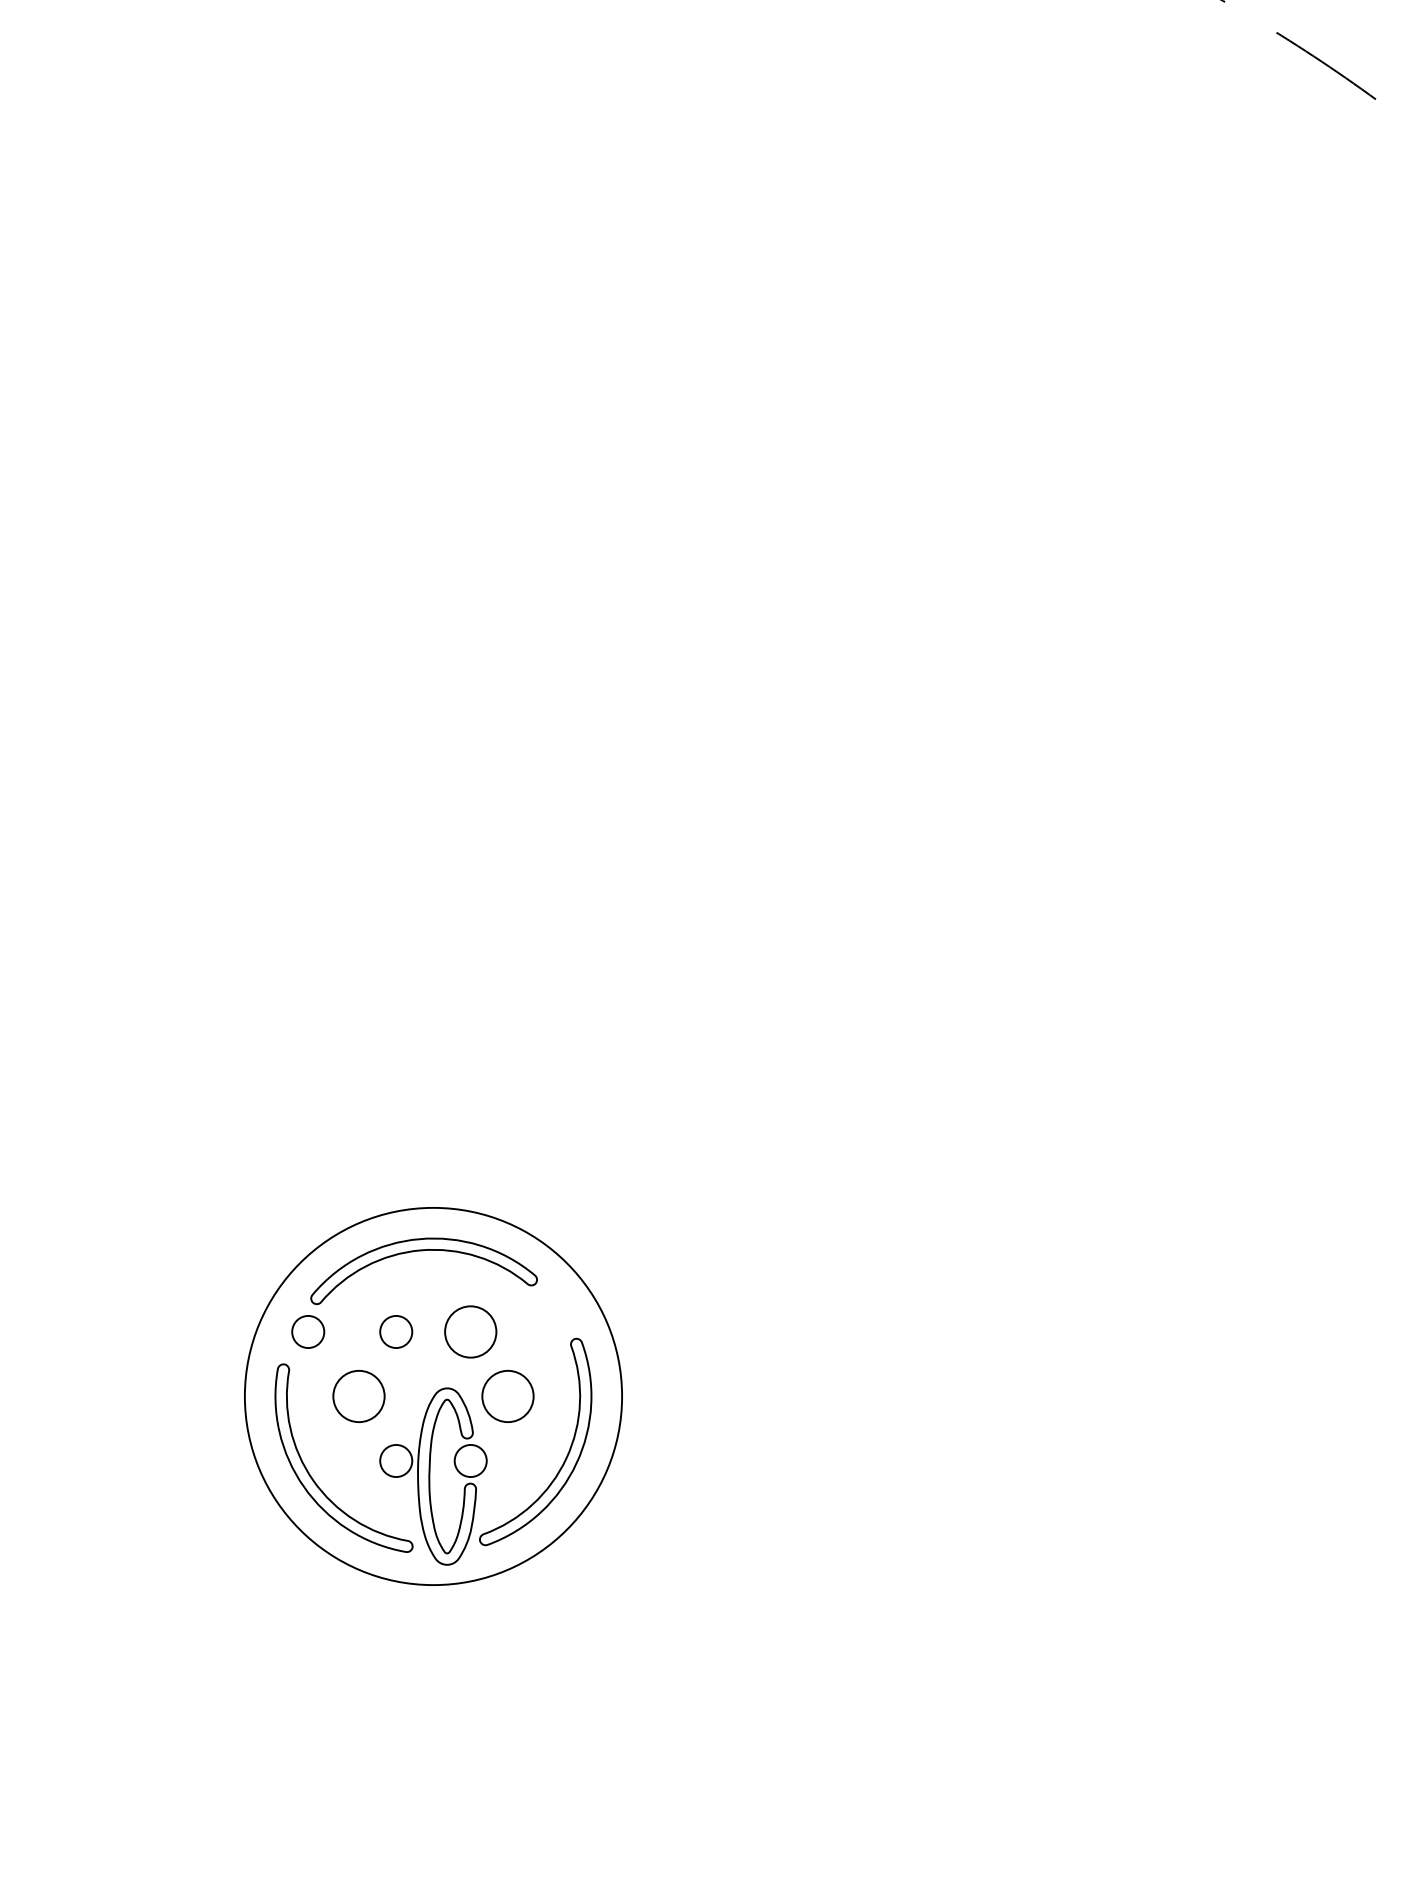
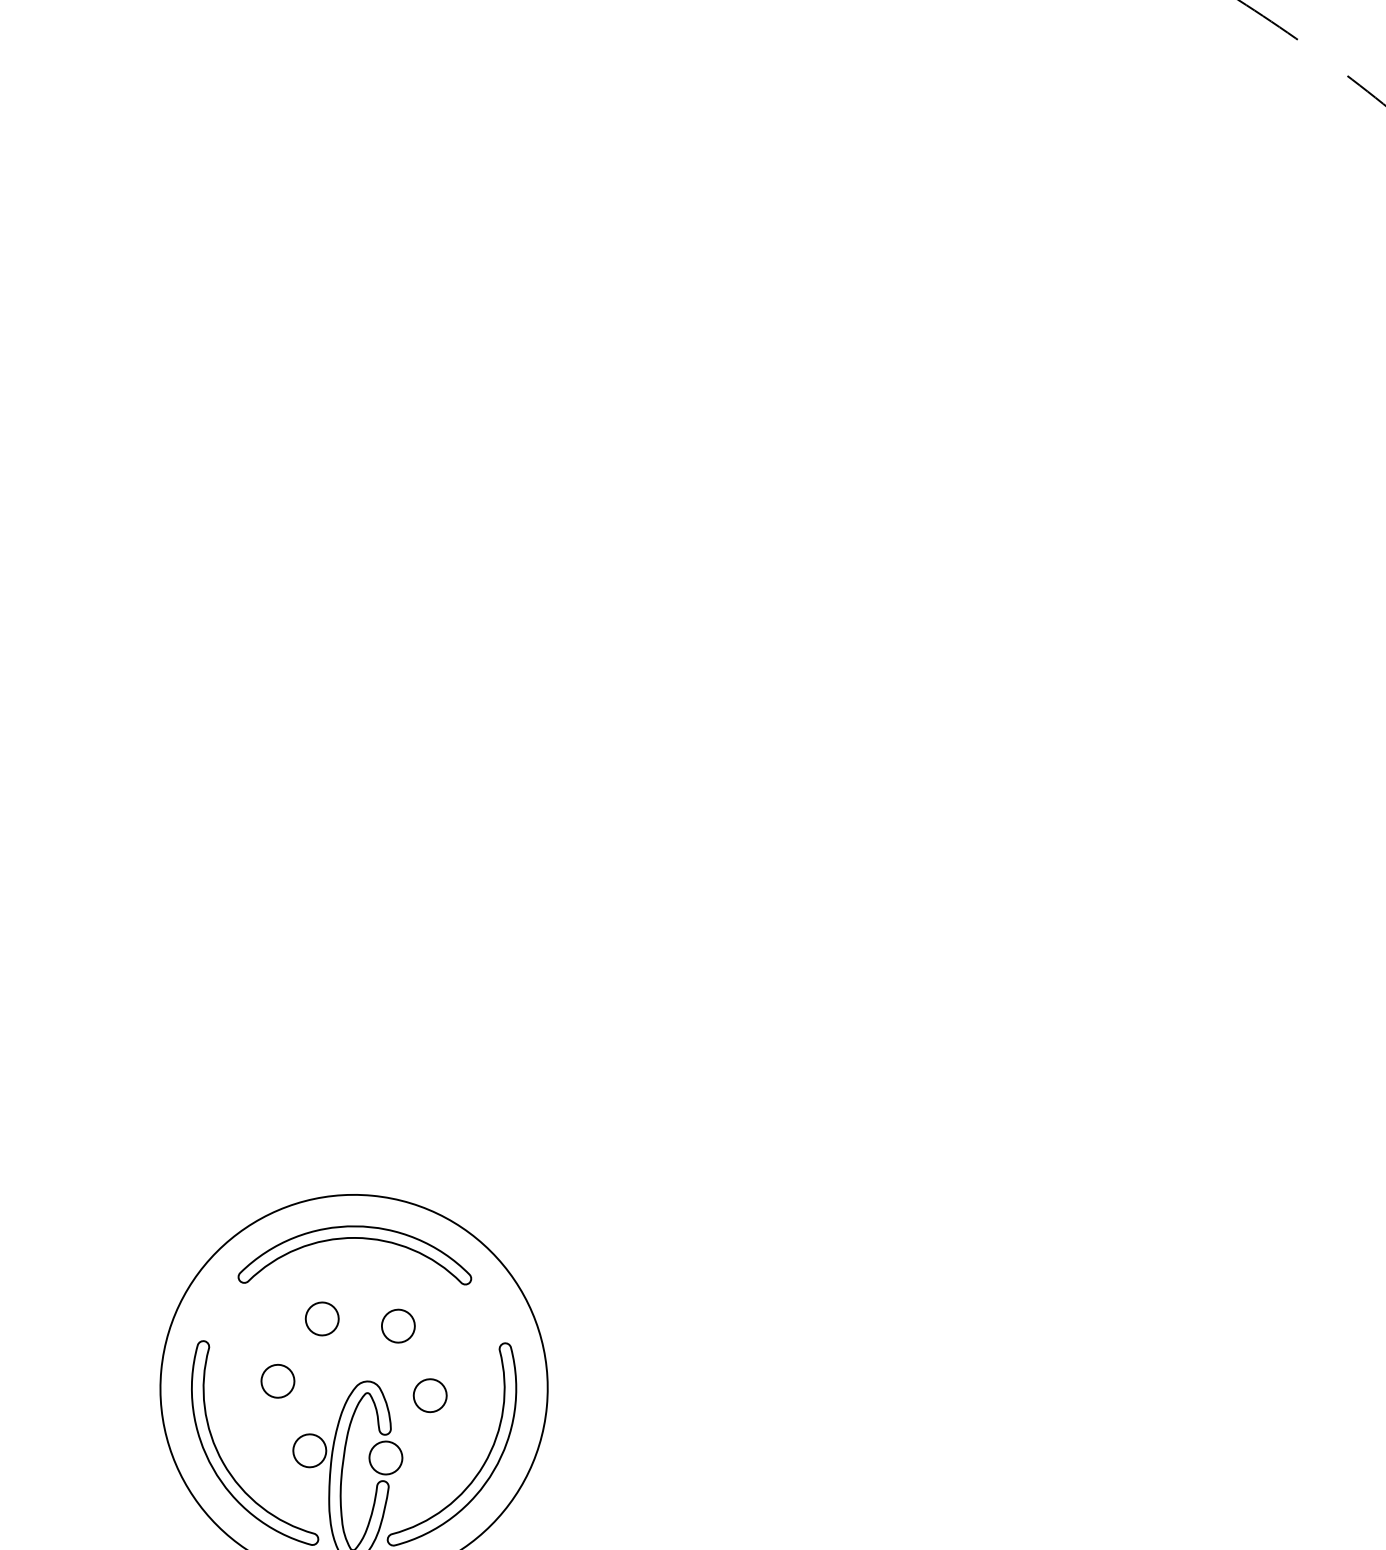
circle: (308, 1331) -> (232, 1309), removed
circle: (470, 1331) -> (398, 1325), size x0.62
circle: (358, 1396) -> (277, 1381), size x0.62
circle: (507, 1396) -> (429, 1395), size x0.62

